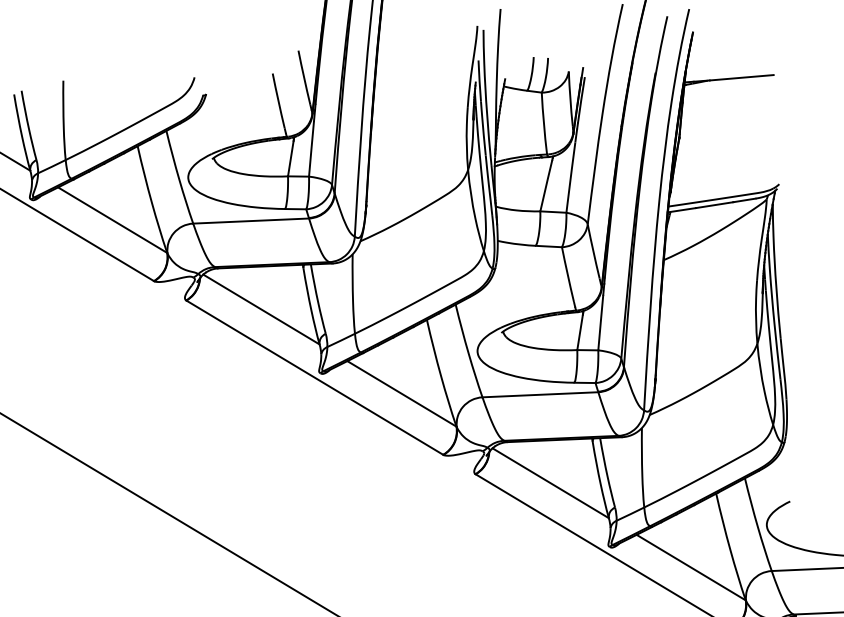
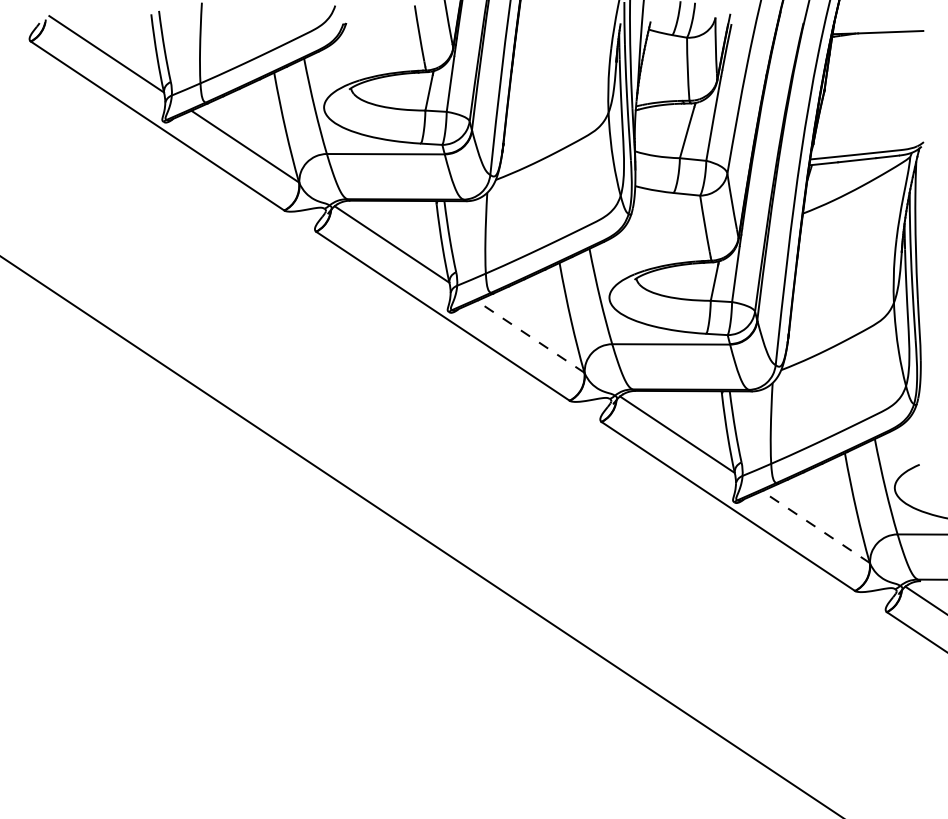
line: (401, 393) -> (530, 336), solid -> dashed
line: (691, 567) -> (816, 527), solid -> dashed

